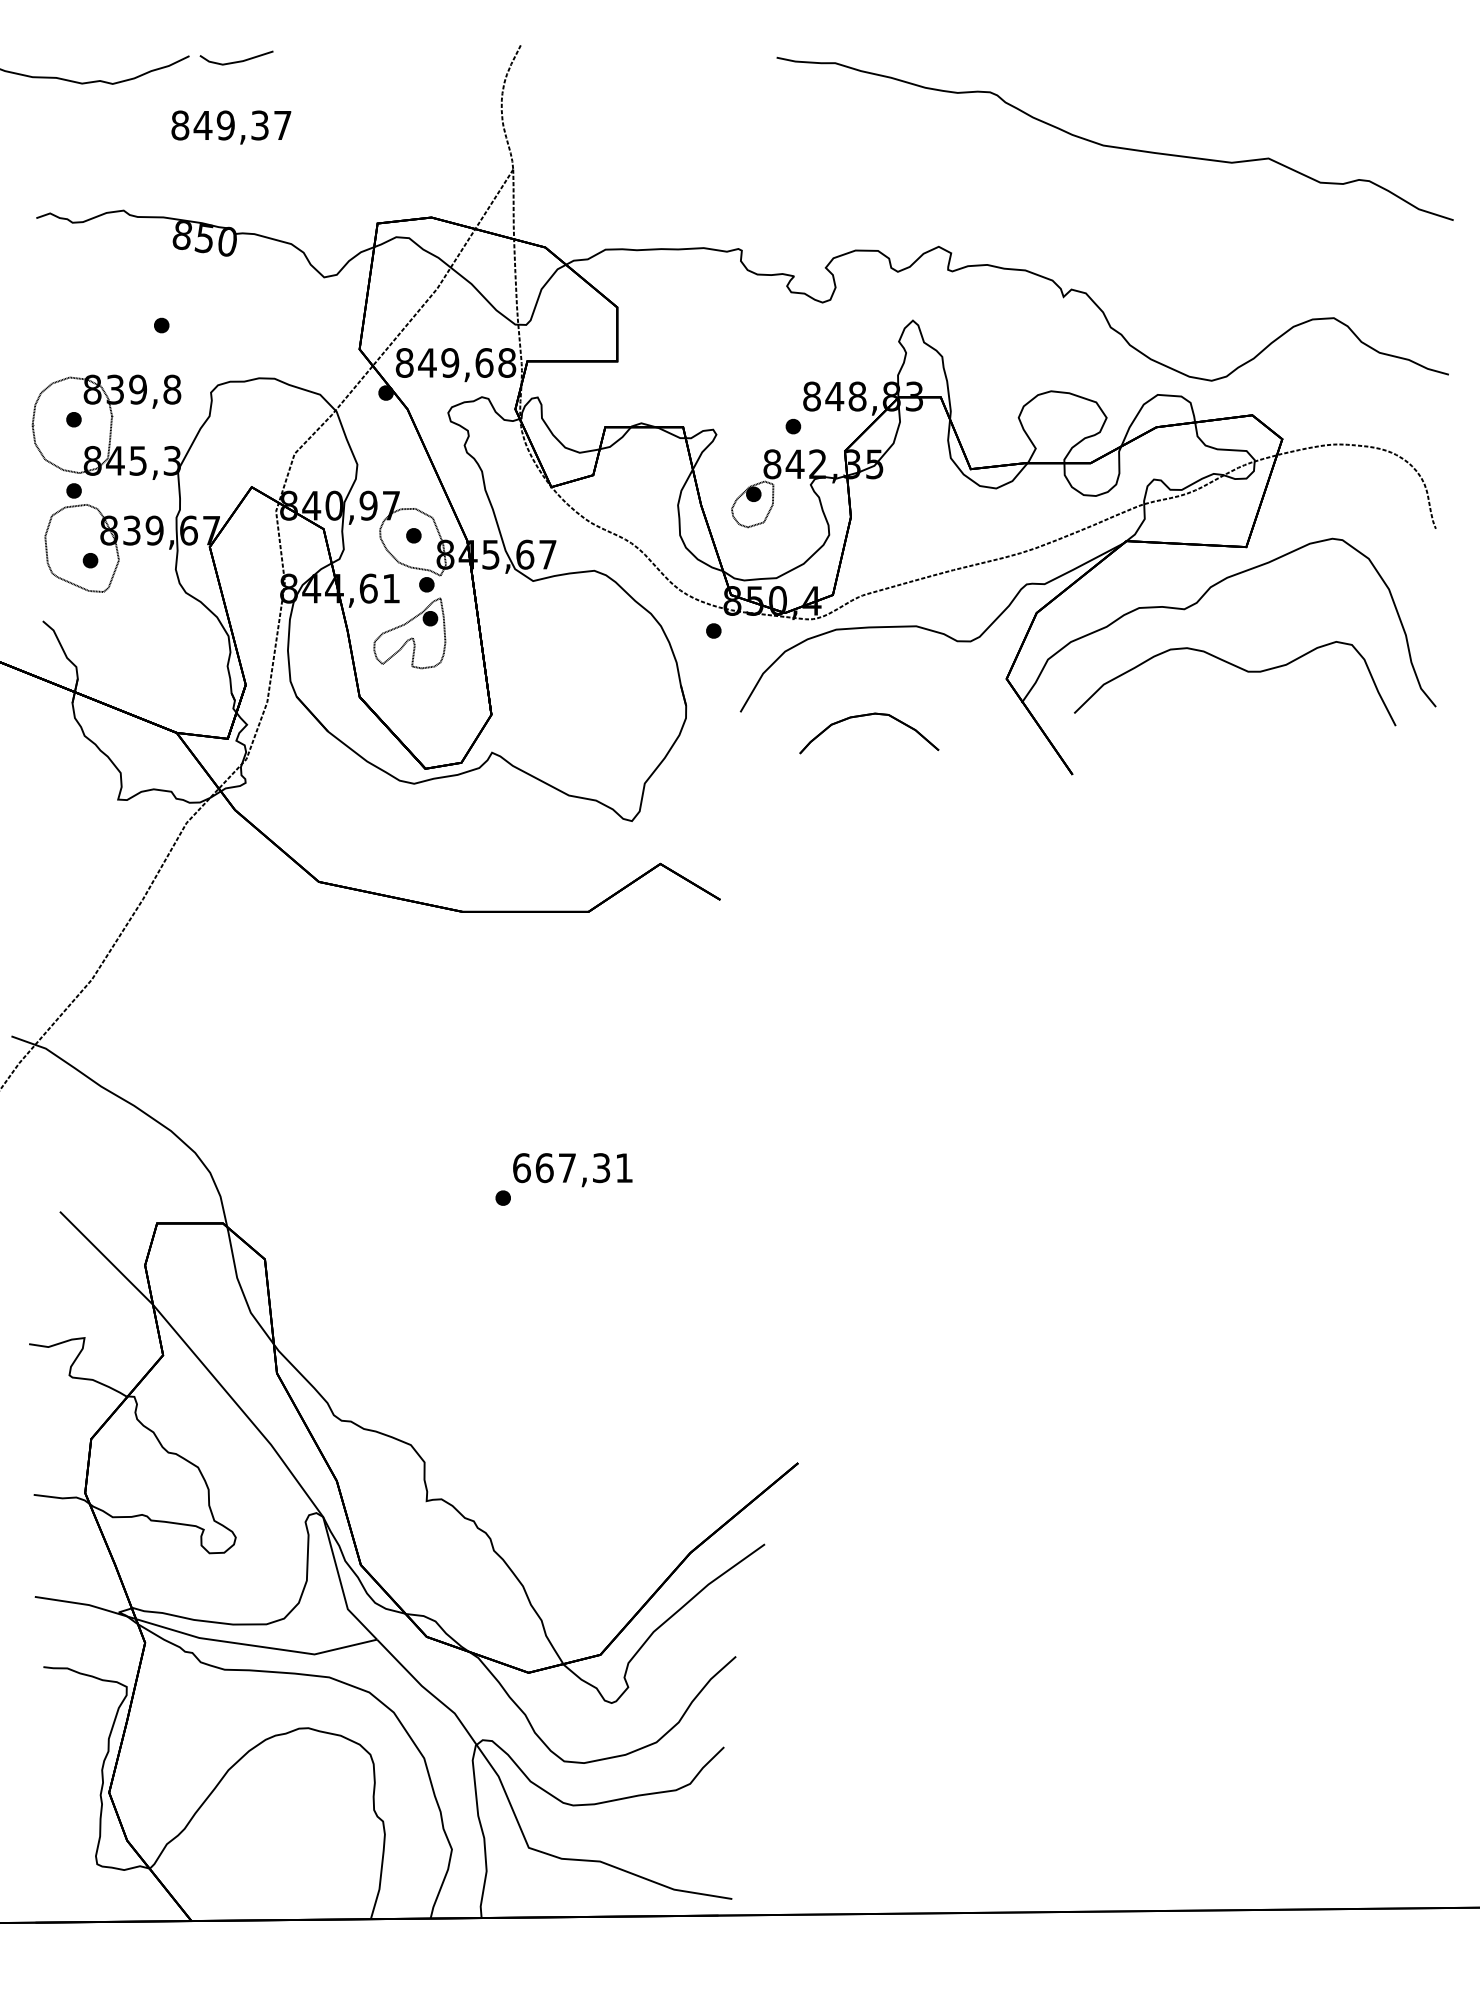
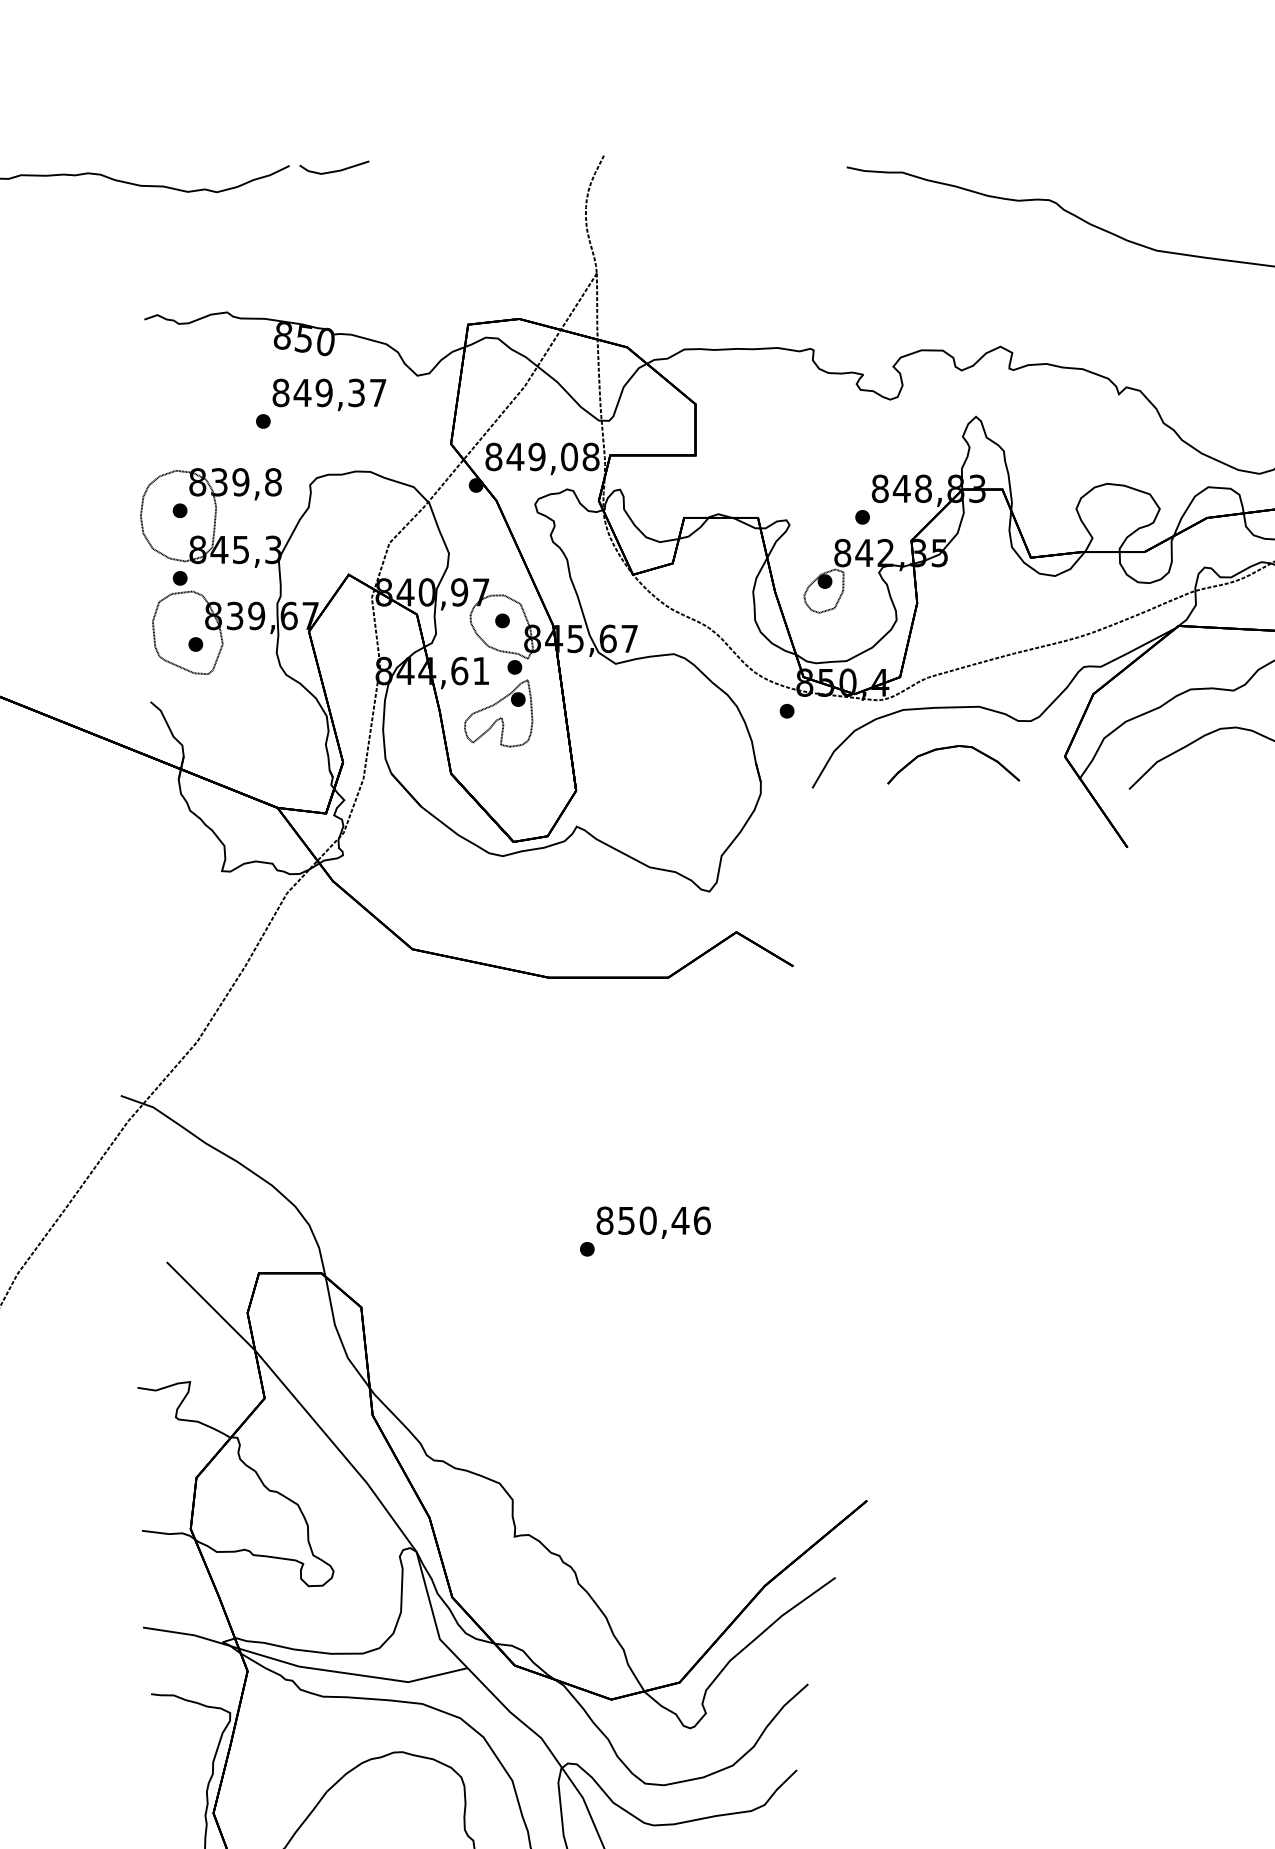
text: (231, 127) -> (329, 394), moved
text: (484, 362) -> (569, 456), 849,68 -> 849,08
part: (865, 716) -> (949, 748), moved
text: (573, 1168) -> (653, 1221), 667,31 -> 850,46

